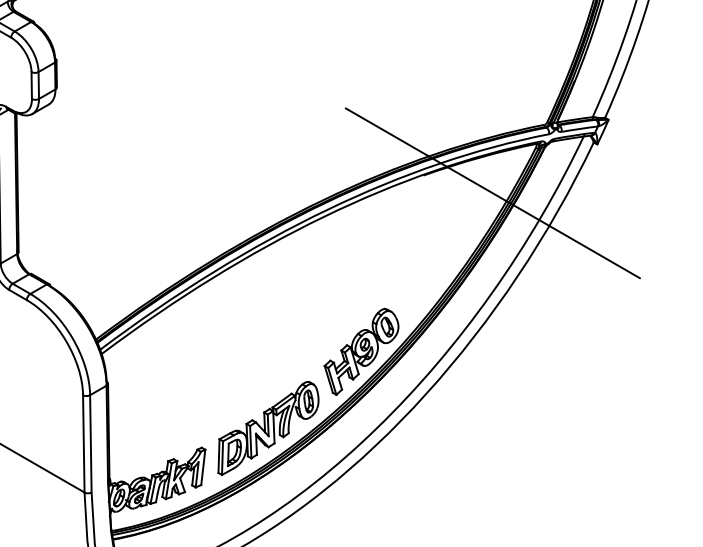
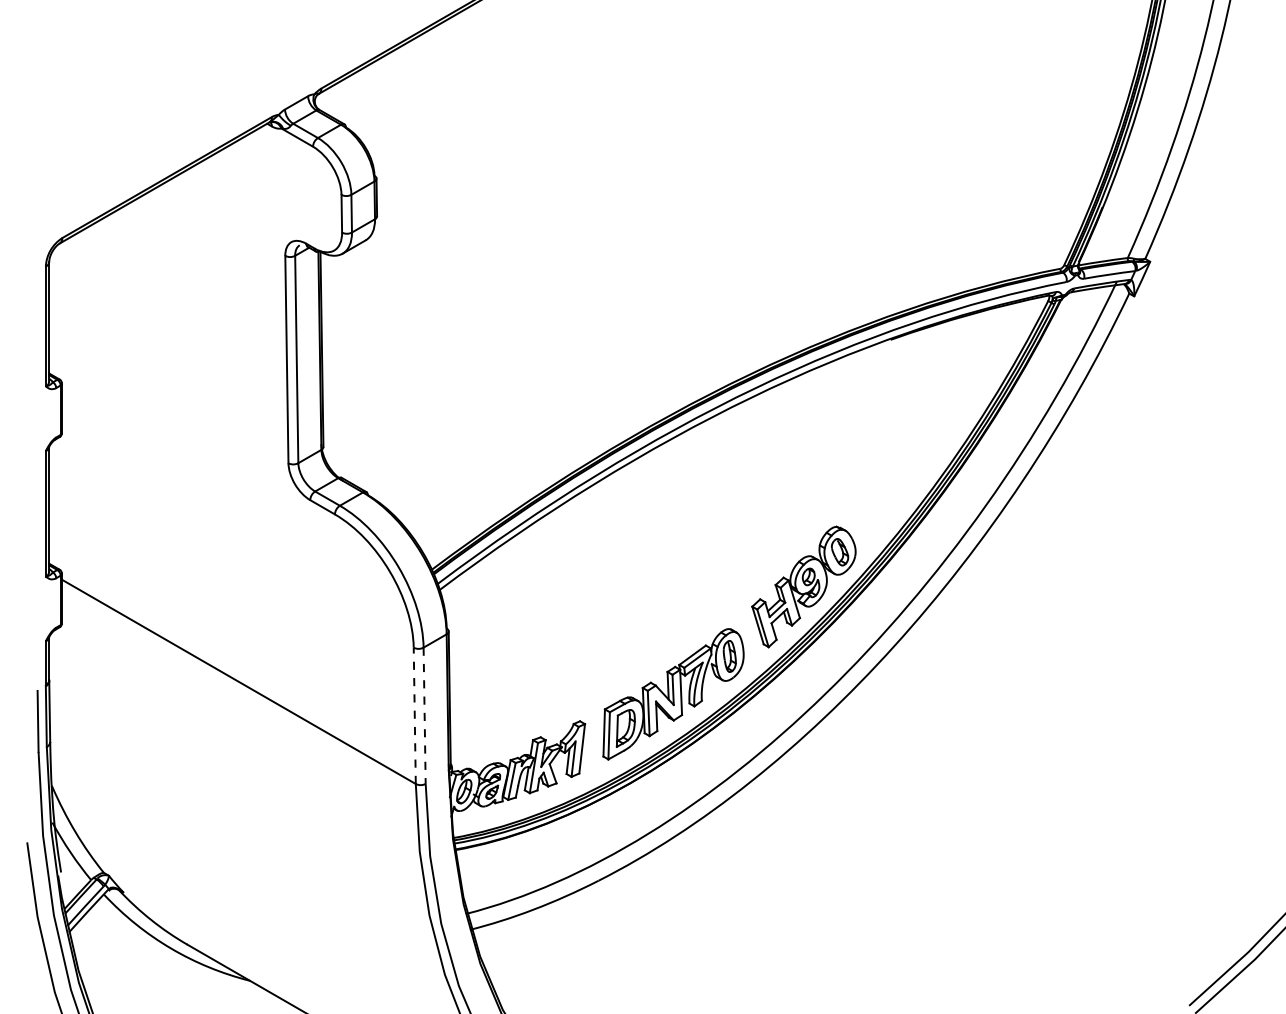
line: (492, 193) -> (987, 364), removed
line: (83, 443) -> (414, 715), solid -> dashed
line: (90, 444) -> (424, 716), solid -> dashed

